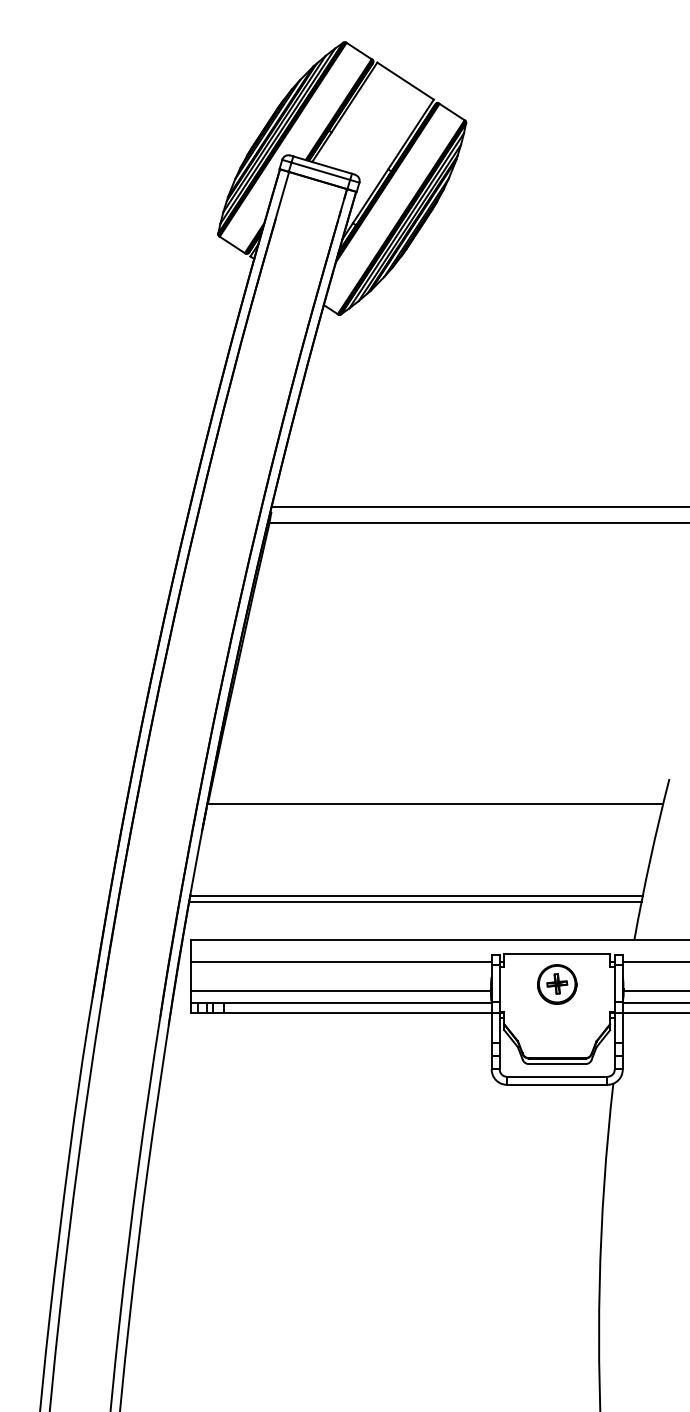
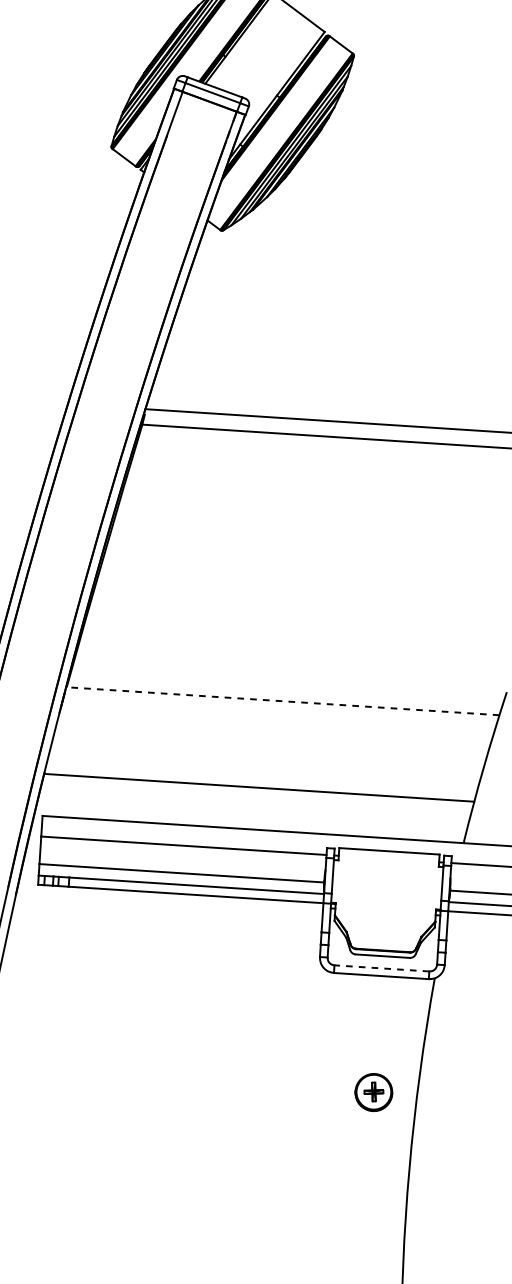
line: (435, 803) -> (283, 701), solid -> dashed
line: (415, 901) -> (257, 792), removed
part: (557, 984) -> (374, 1092), moved
line: (557, 1076) -> (382, 968), solid -> dashed

